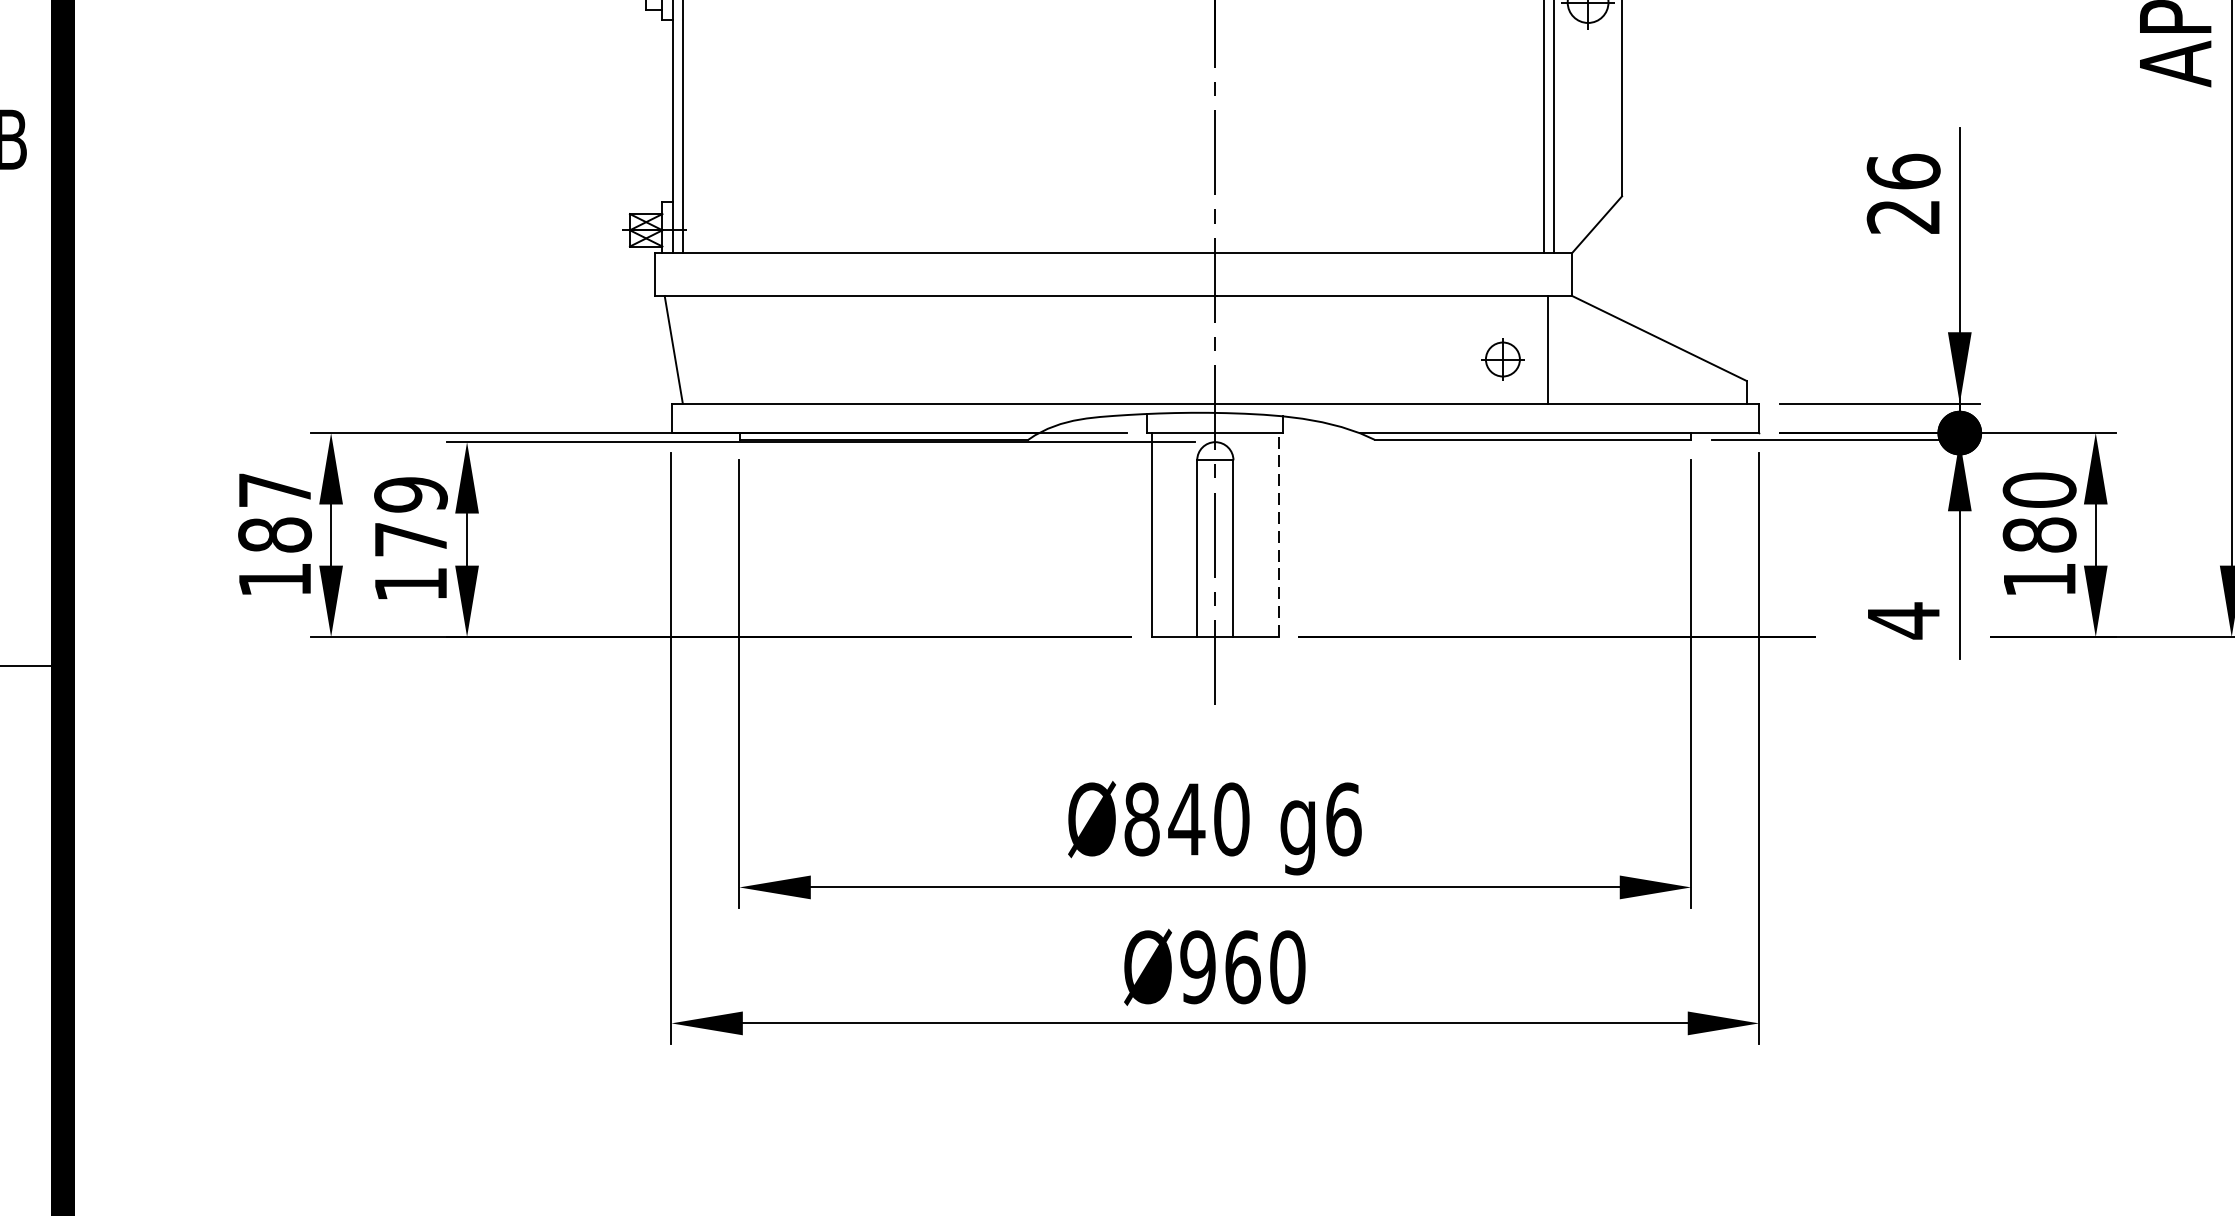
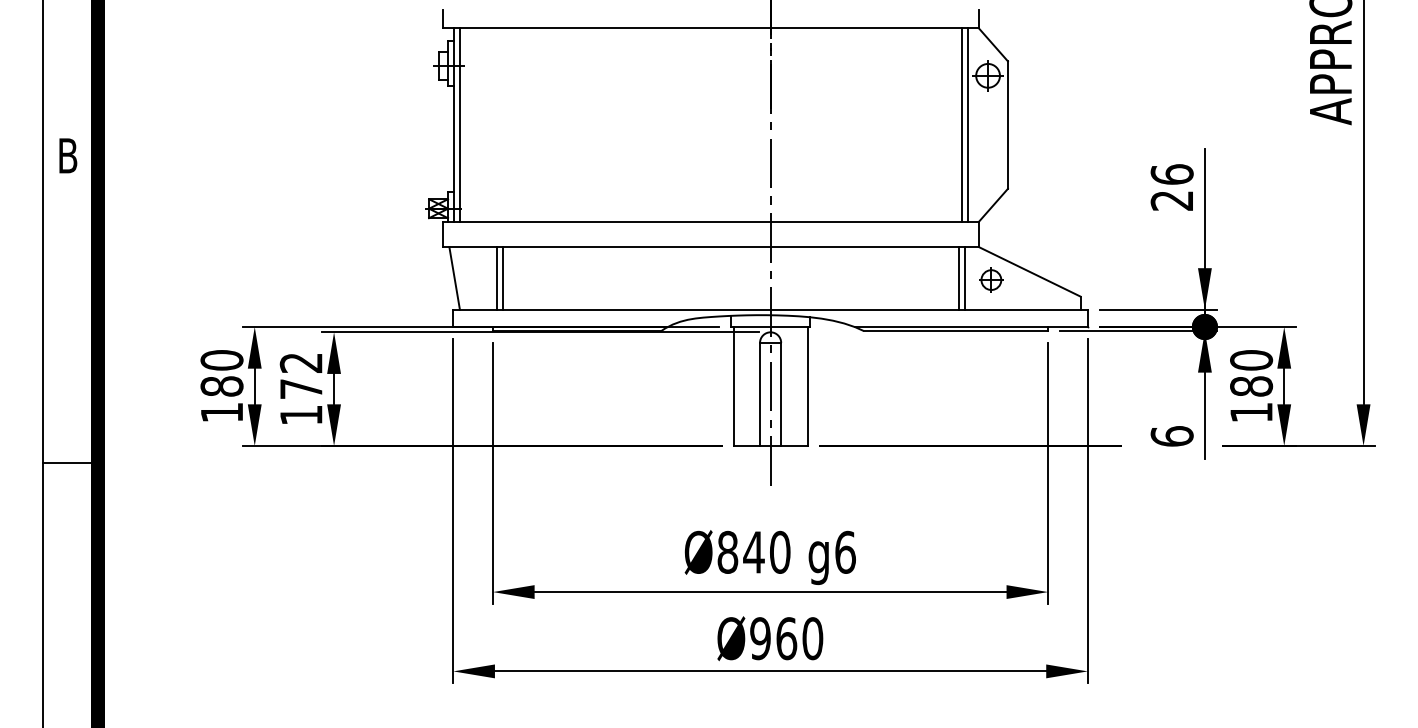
line: (745, 349) -> (496, 278), added
line: (755, 349) -> (502, 278), added
line: (1537, 349) -> (958, 278), added
part: (1503, 358) -> (991, 279), moved
text: (274, 490) -> (221, 360), 187 -> 180
text: (409, 493) -> (300, 362), 179 -> 172
line: (1278, 535) -> (807, 386), dashed -> solid
text: (1902, 620) -> (1171, 436), 4 -> 6

